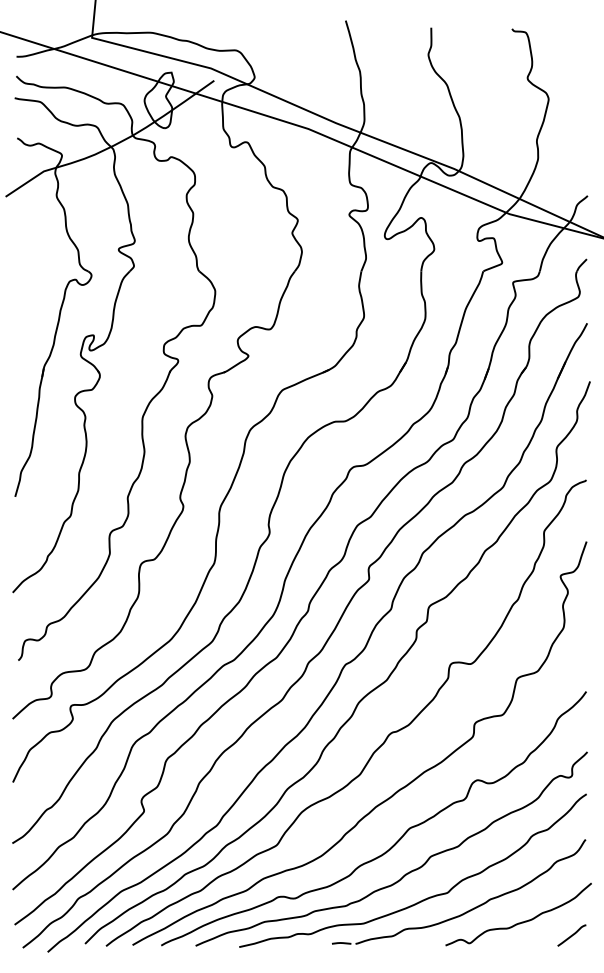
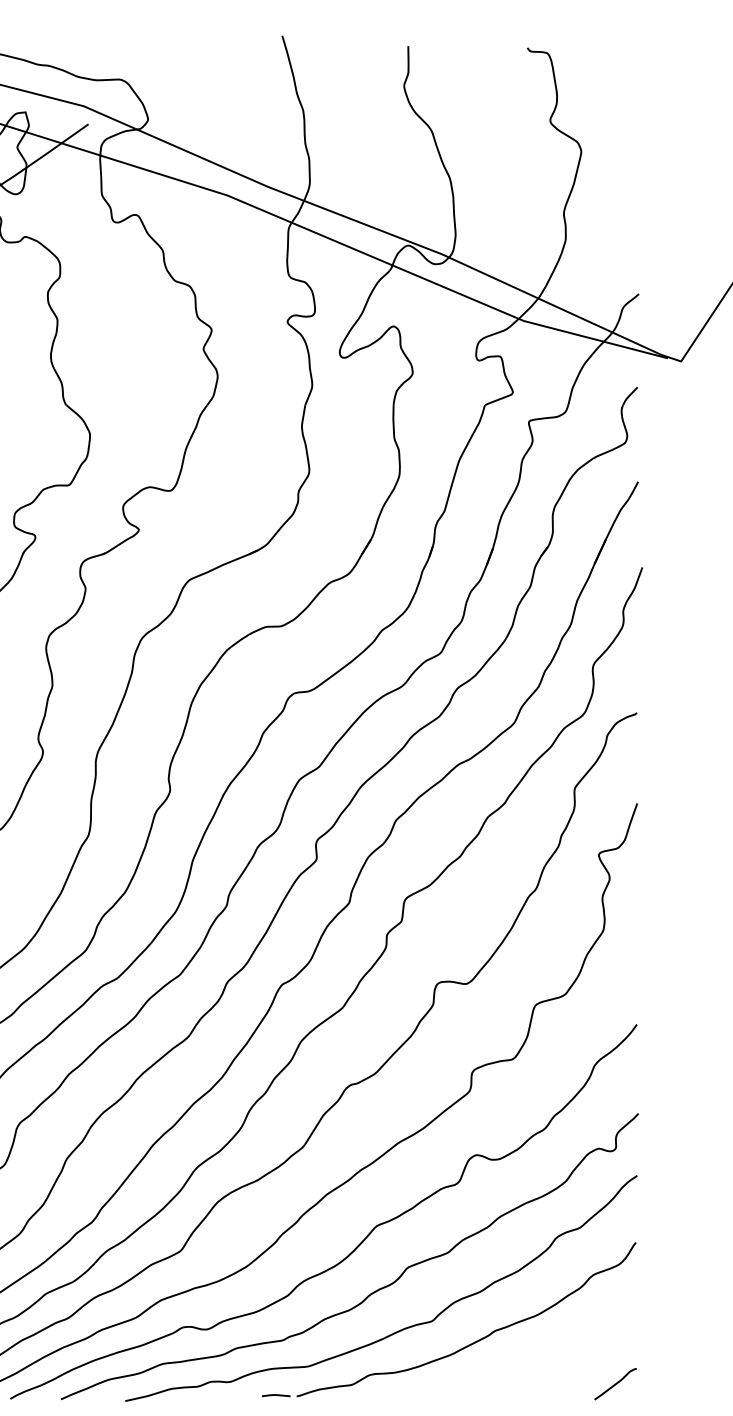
curve: (521, 921) -> (541, 1363), removed

